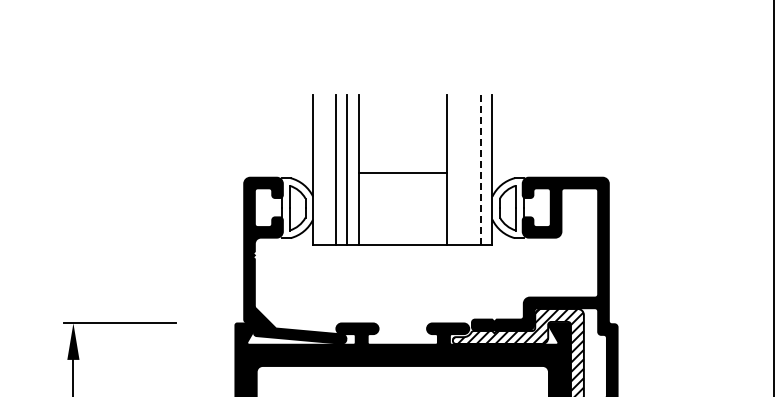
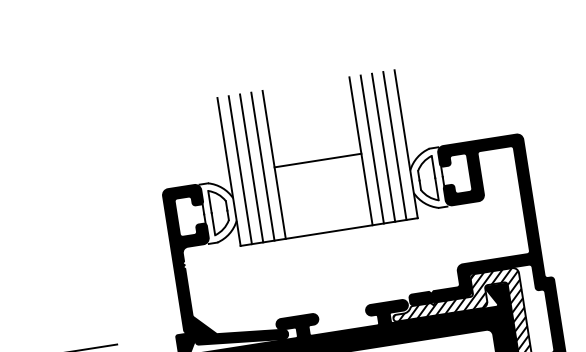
line: (324, 170) -> (240, 170), added
line: (458, 170) -> (372, 149), added
line: (469, 170) -> (383, 148), added
line: (480, 170) -> (394, 146), dashed -> solid

